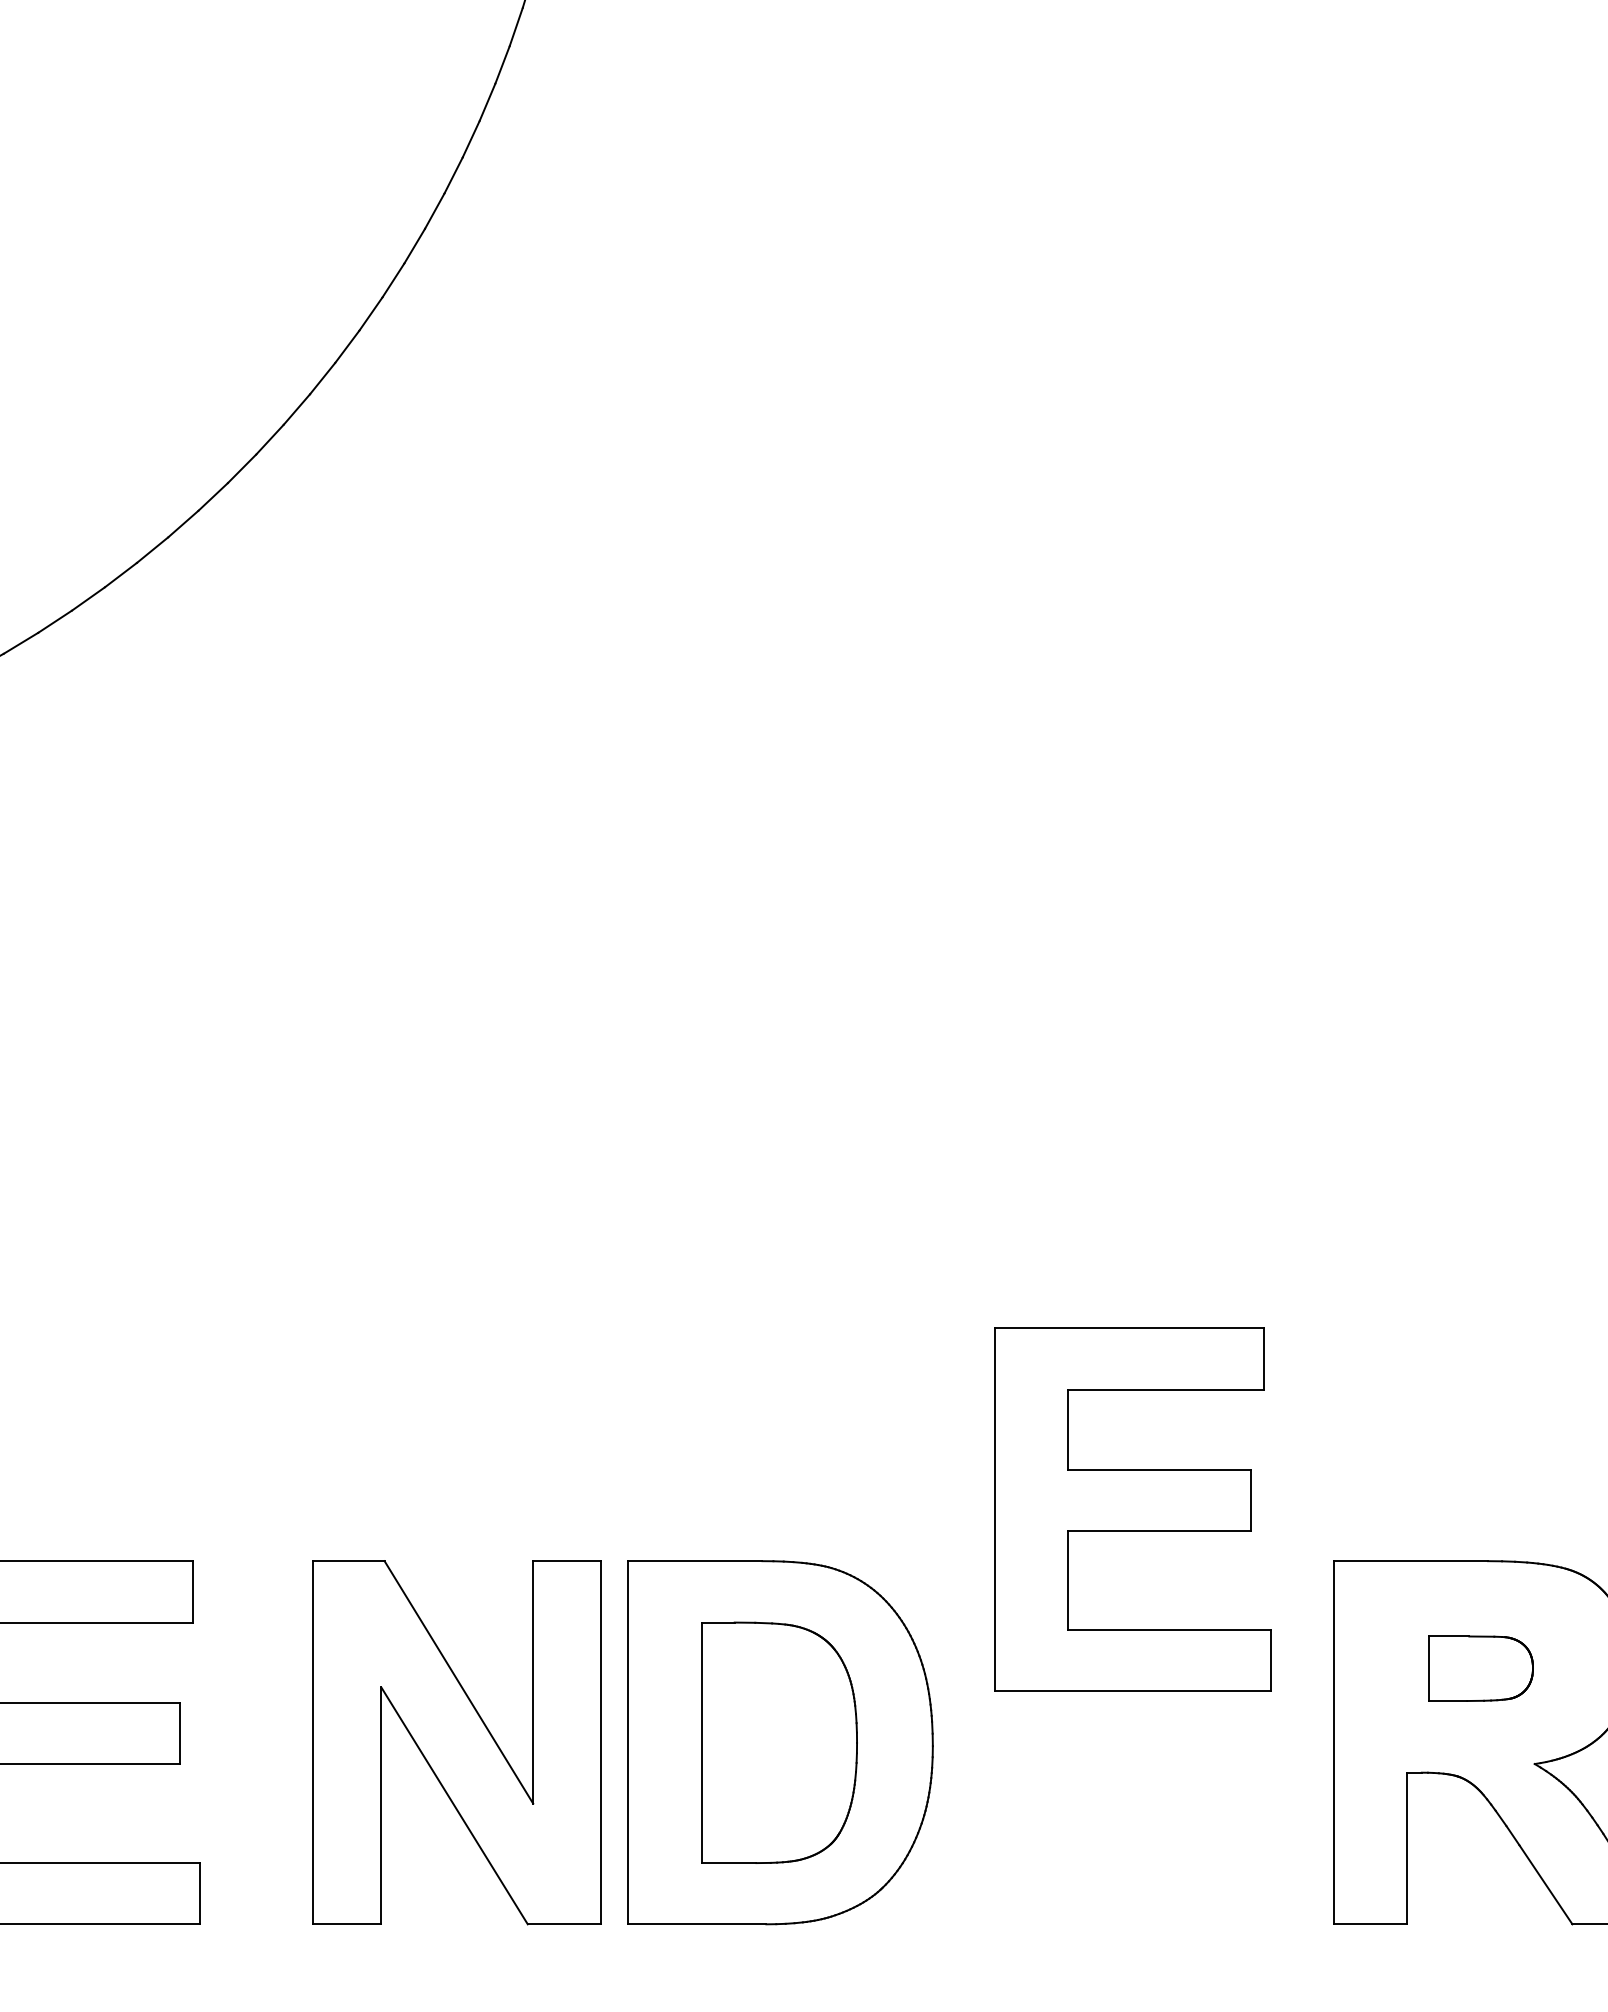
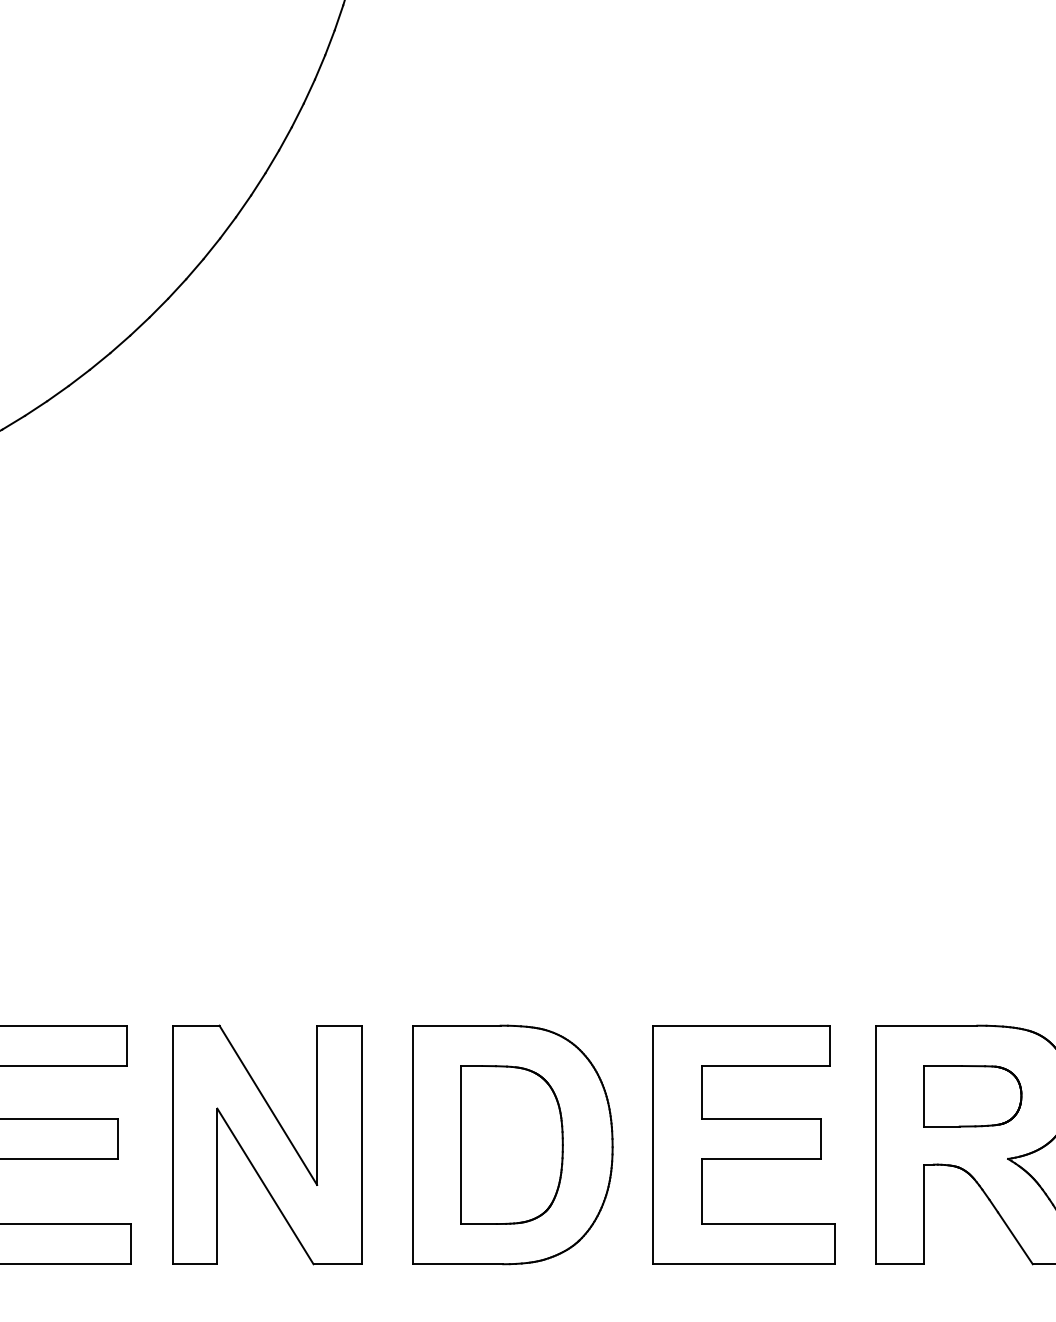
part: (1132, 1509) -> (743, 1144), moved
part: (1480, 1668) -> (972, 1096), size x1.43
part: (457, 1742) -> (267, 1144), moved

